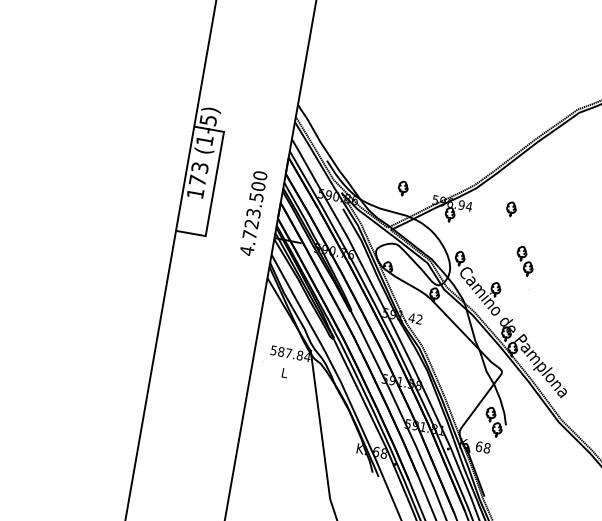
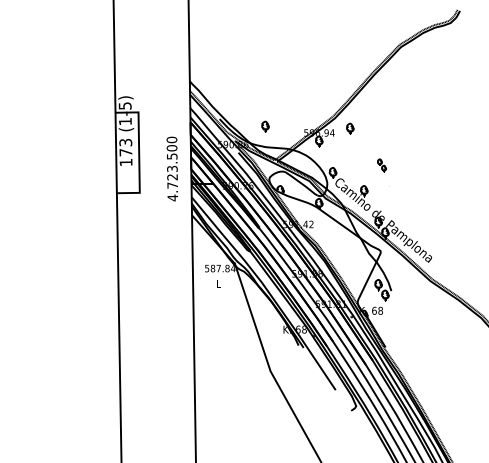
part: (403, 187) -> (265, 126), moved
part: (511, 208) -> (350, 128), moved
part: (524, 260) -> (381, 165), size x0.6

